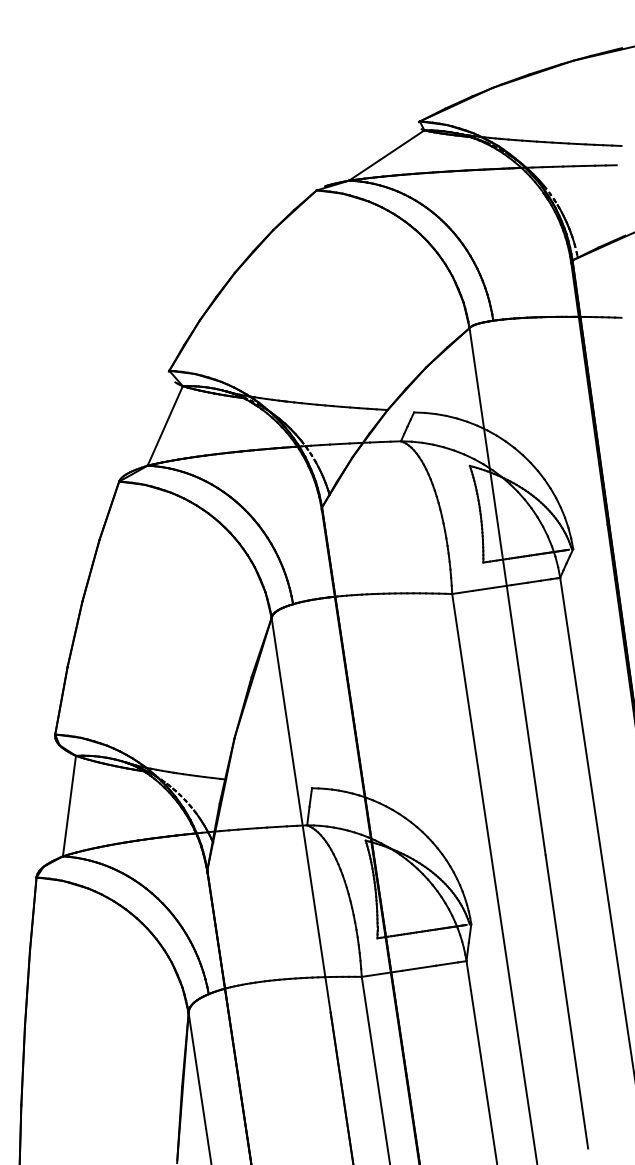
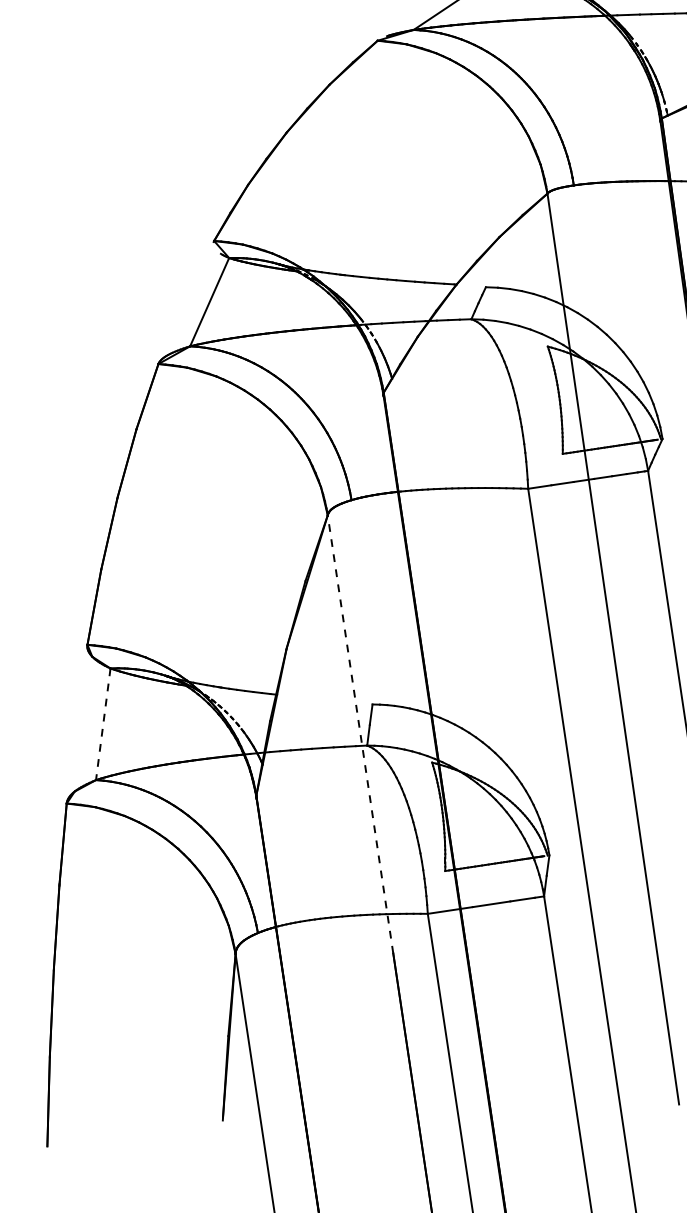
line: (69, 806) -> (103, 724), solid -> dashed
line: (301, 815) -> (360, 734), solid -> dashed

